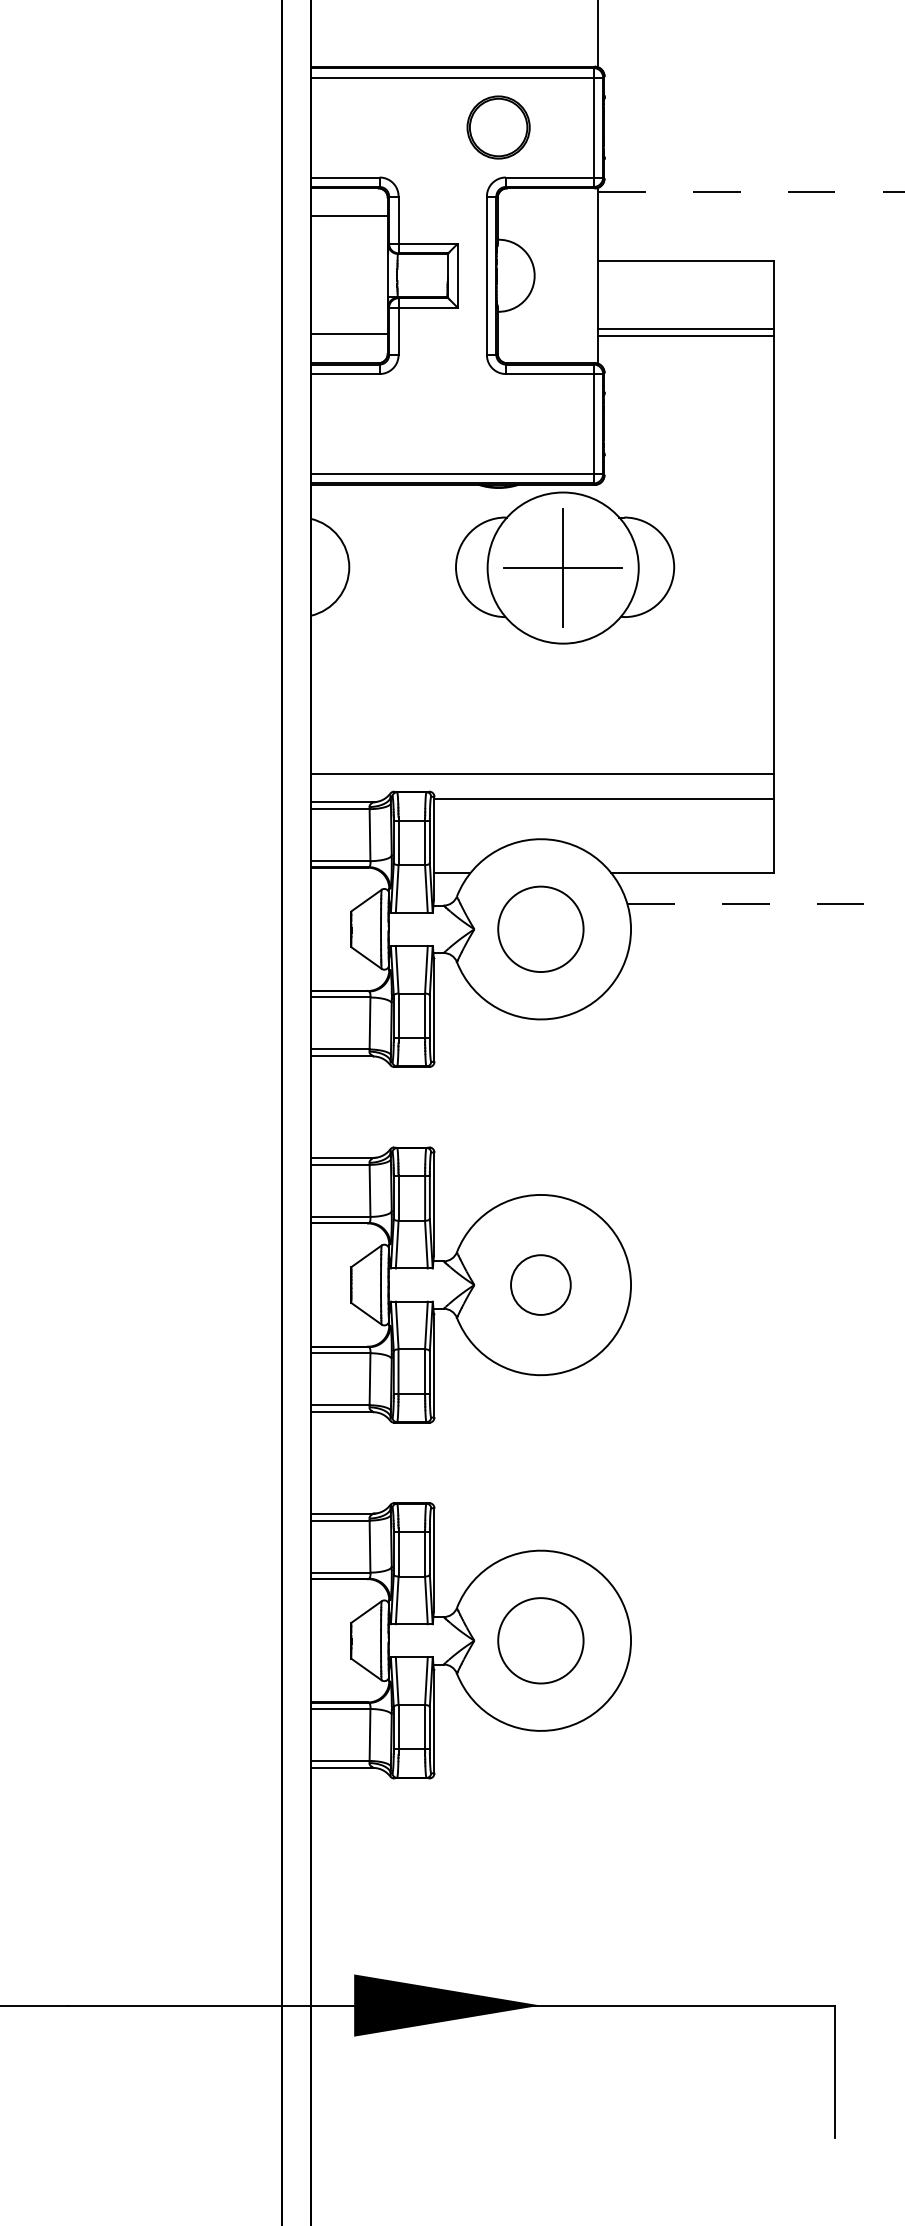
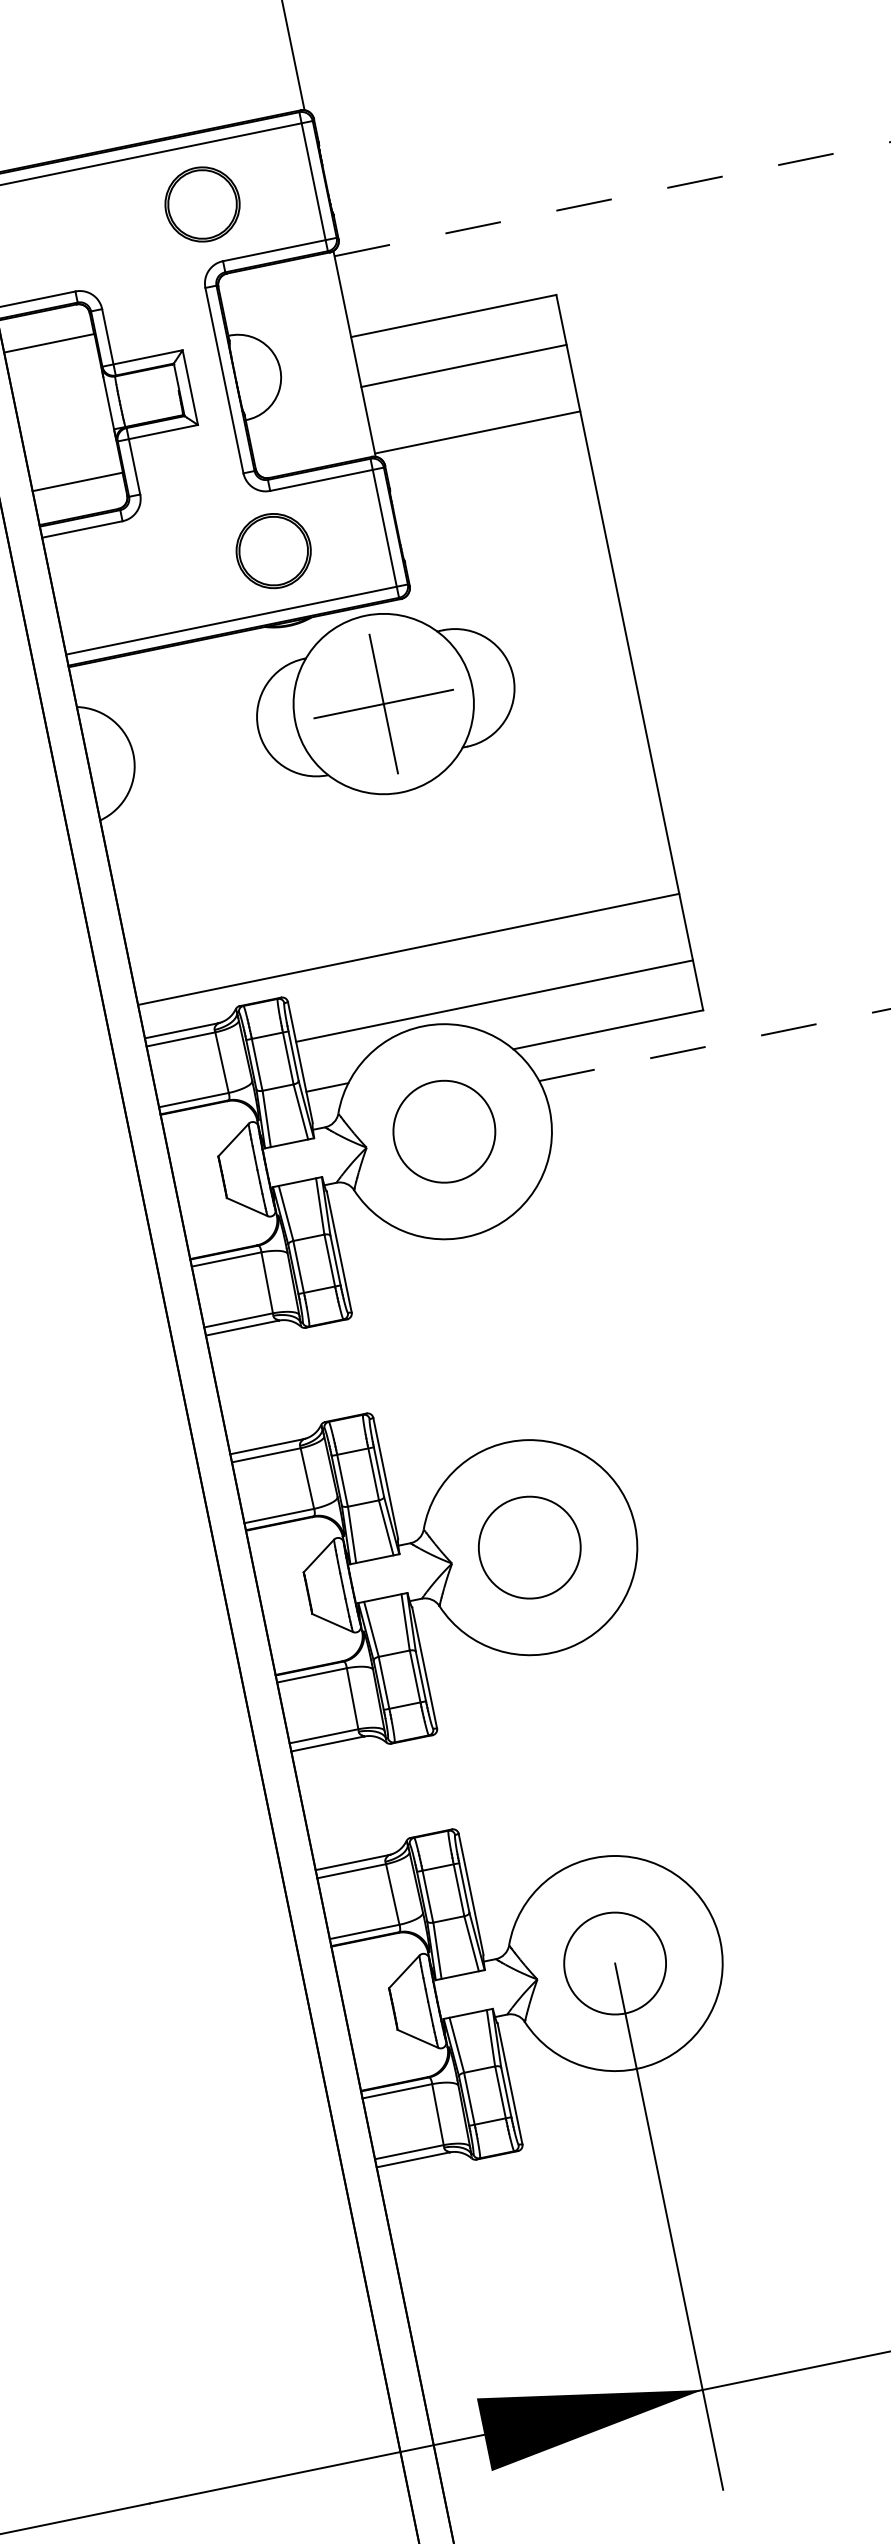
line: (685, 329) -> (477, 433), moved
line: (685, 336) -> (463, 366), moved
part: (498, 423) -> (273, 550), added
line: (603, 798) -> (493, 1001), moved
circle: (540, 1284) -> (529, 1547), size x1.43
line: (540, 1865) -> (668, 2226), added

